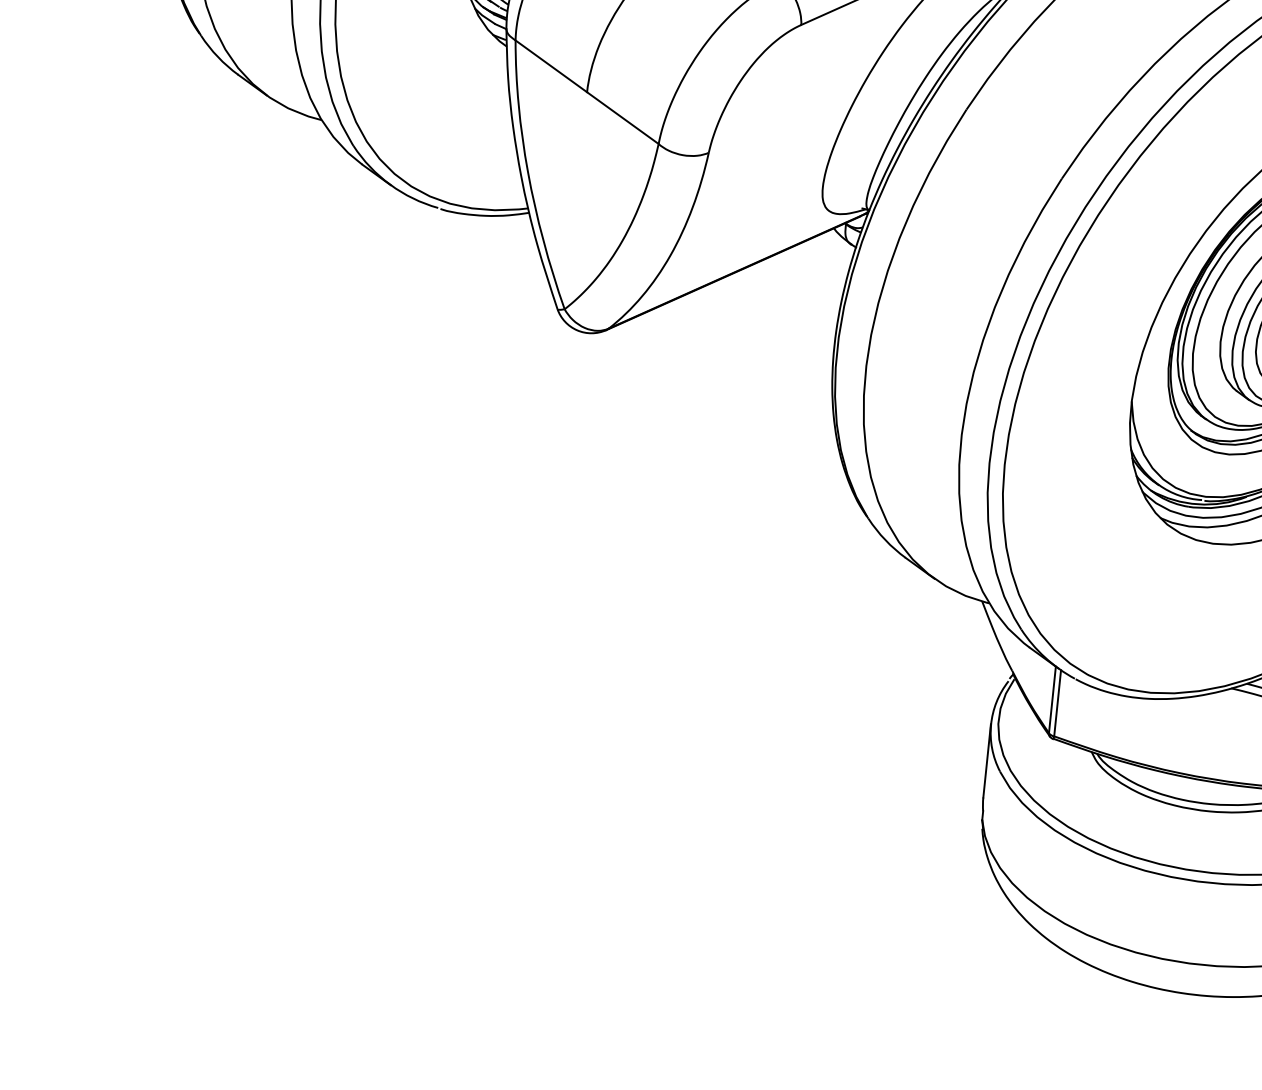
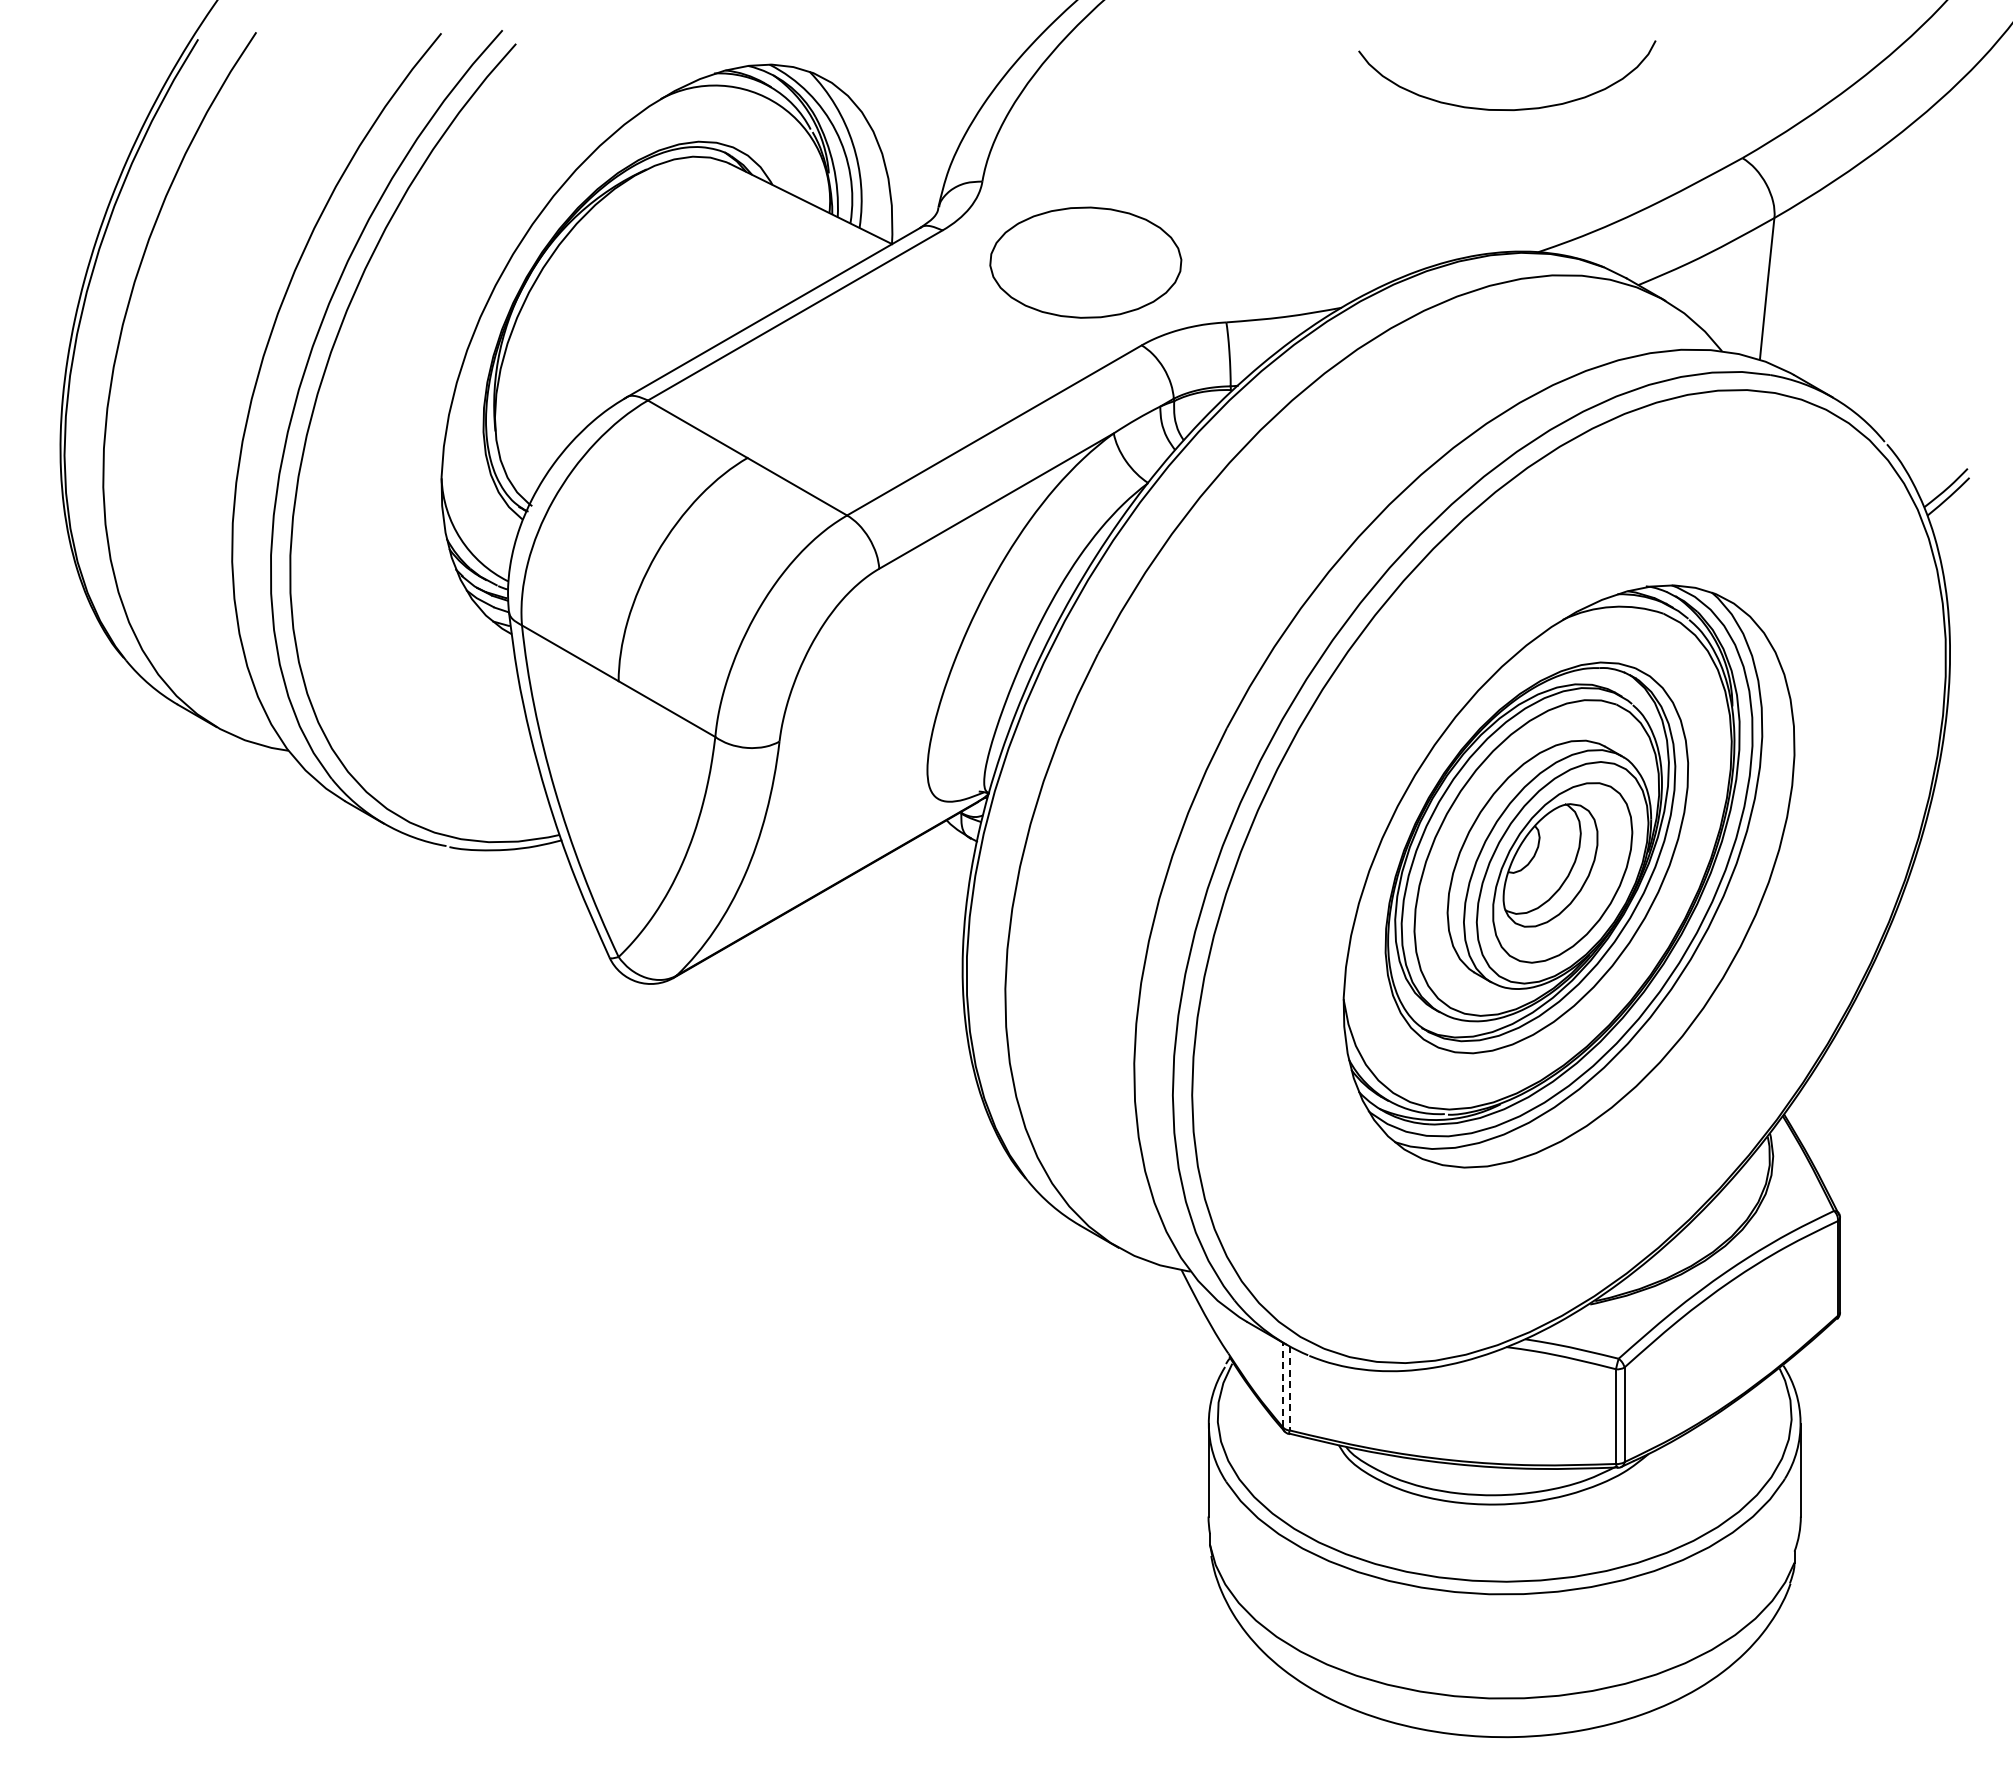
line: (1052, 699) -> (1282, 1384), solid -> dashed
line: (1057, 703) -> (1289, 1388), solid -> dashed

